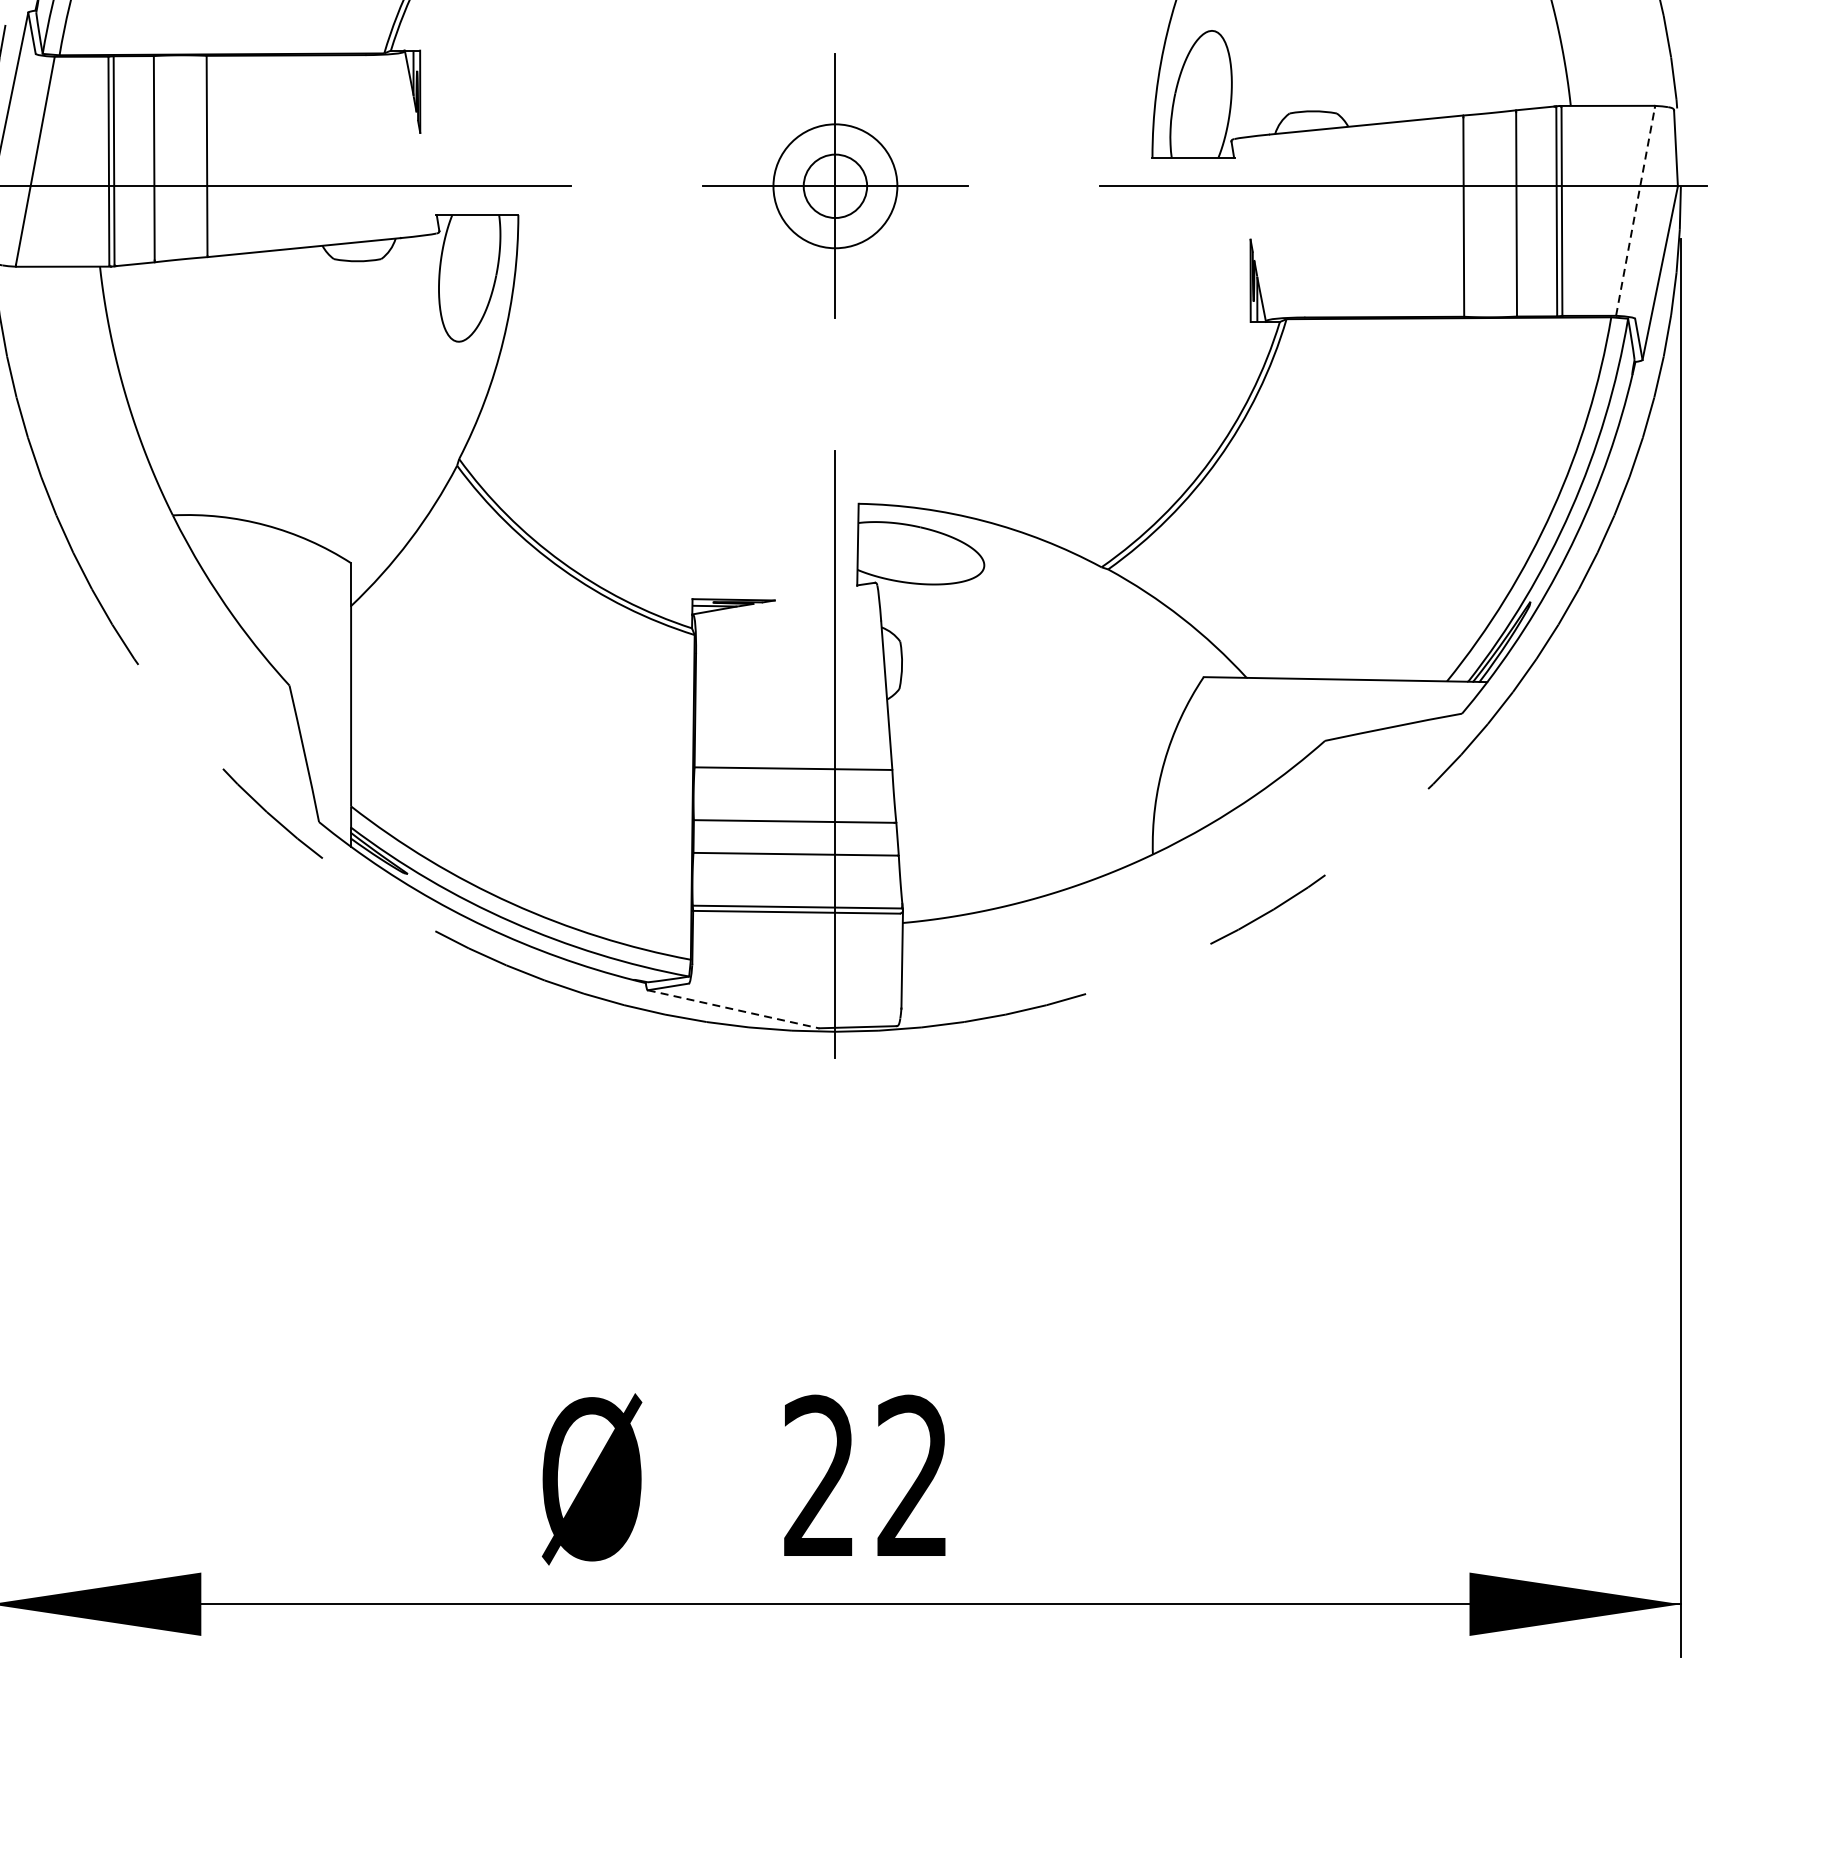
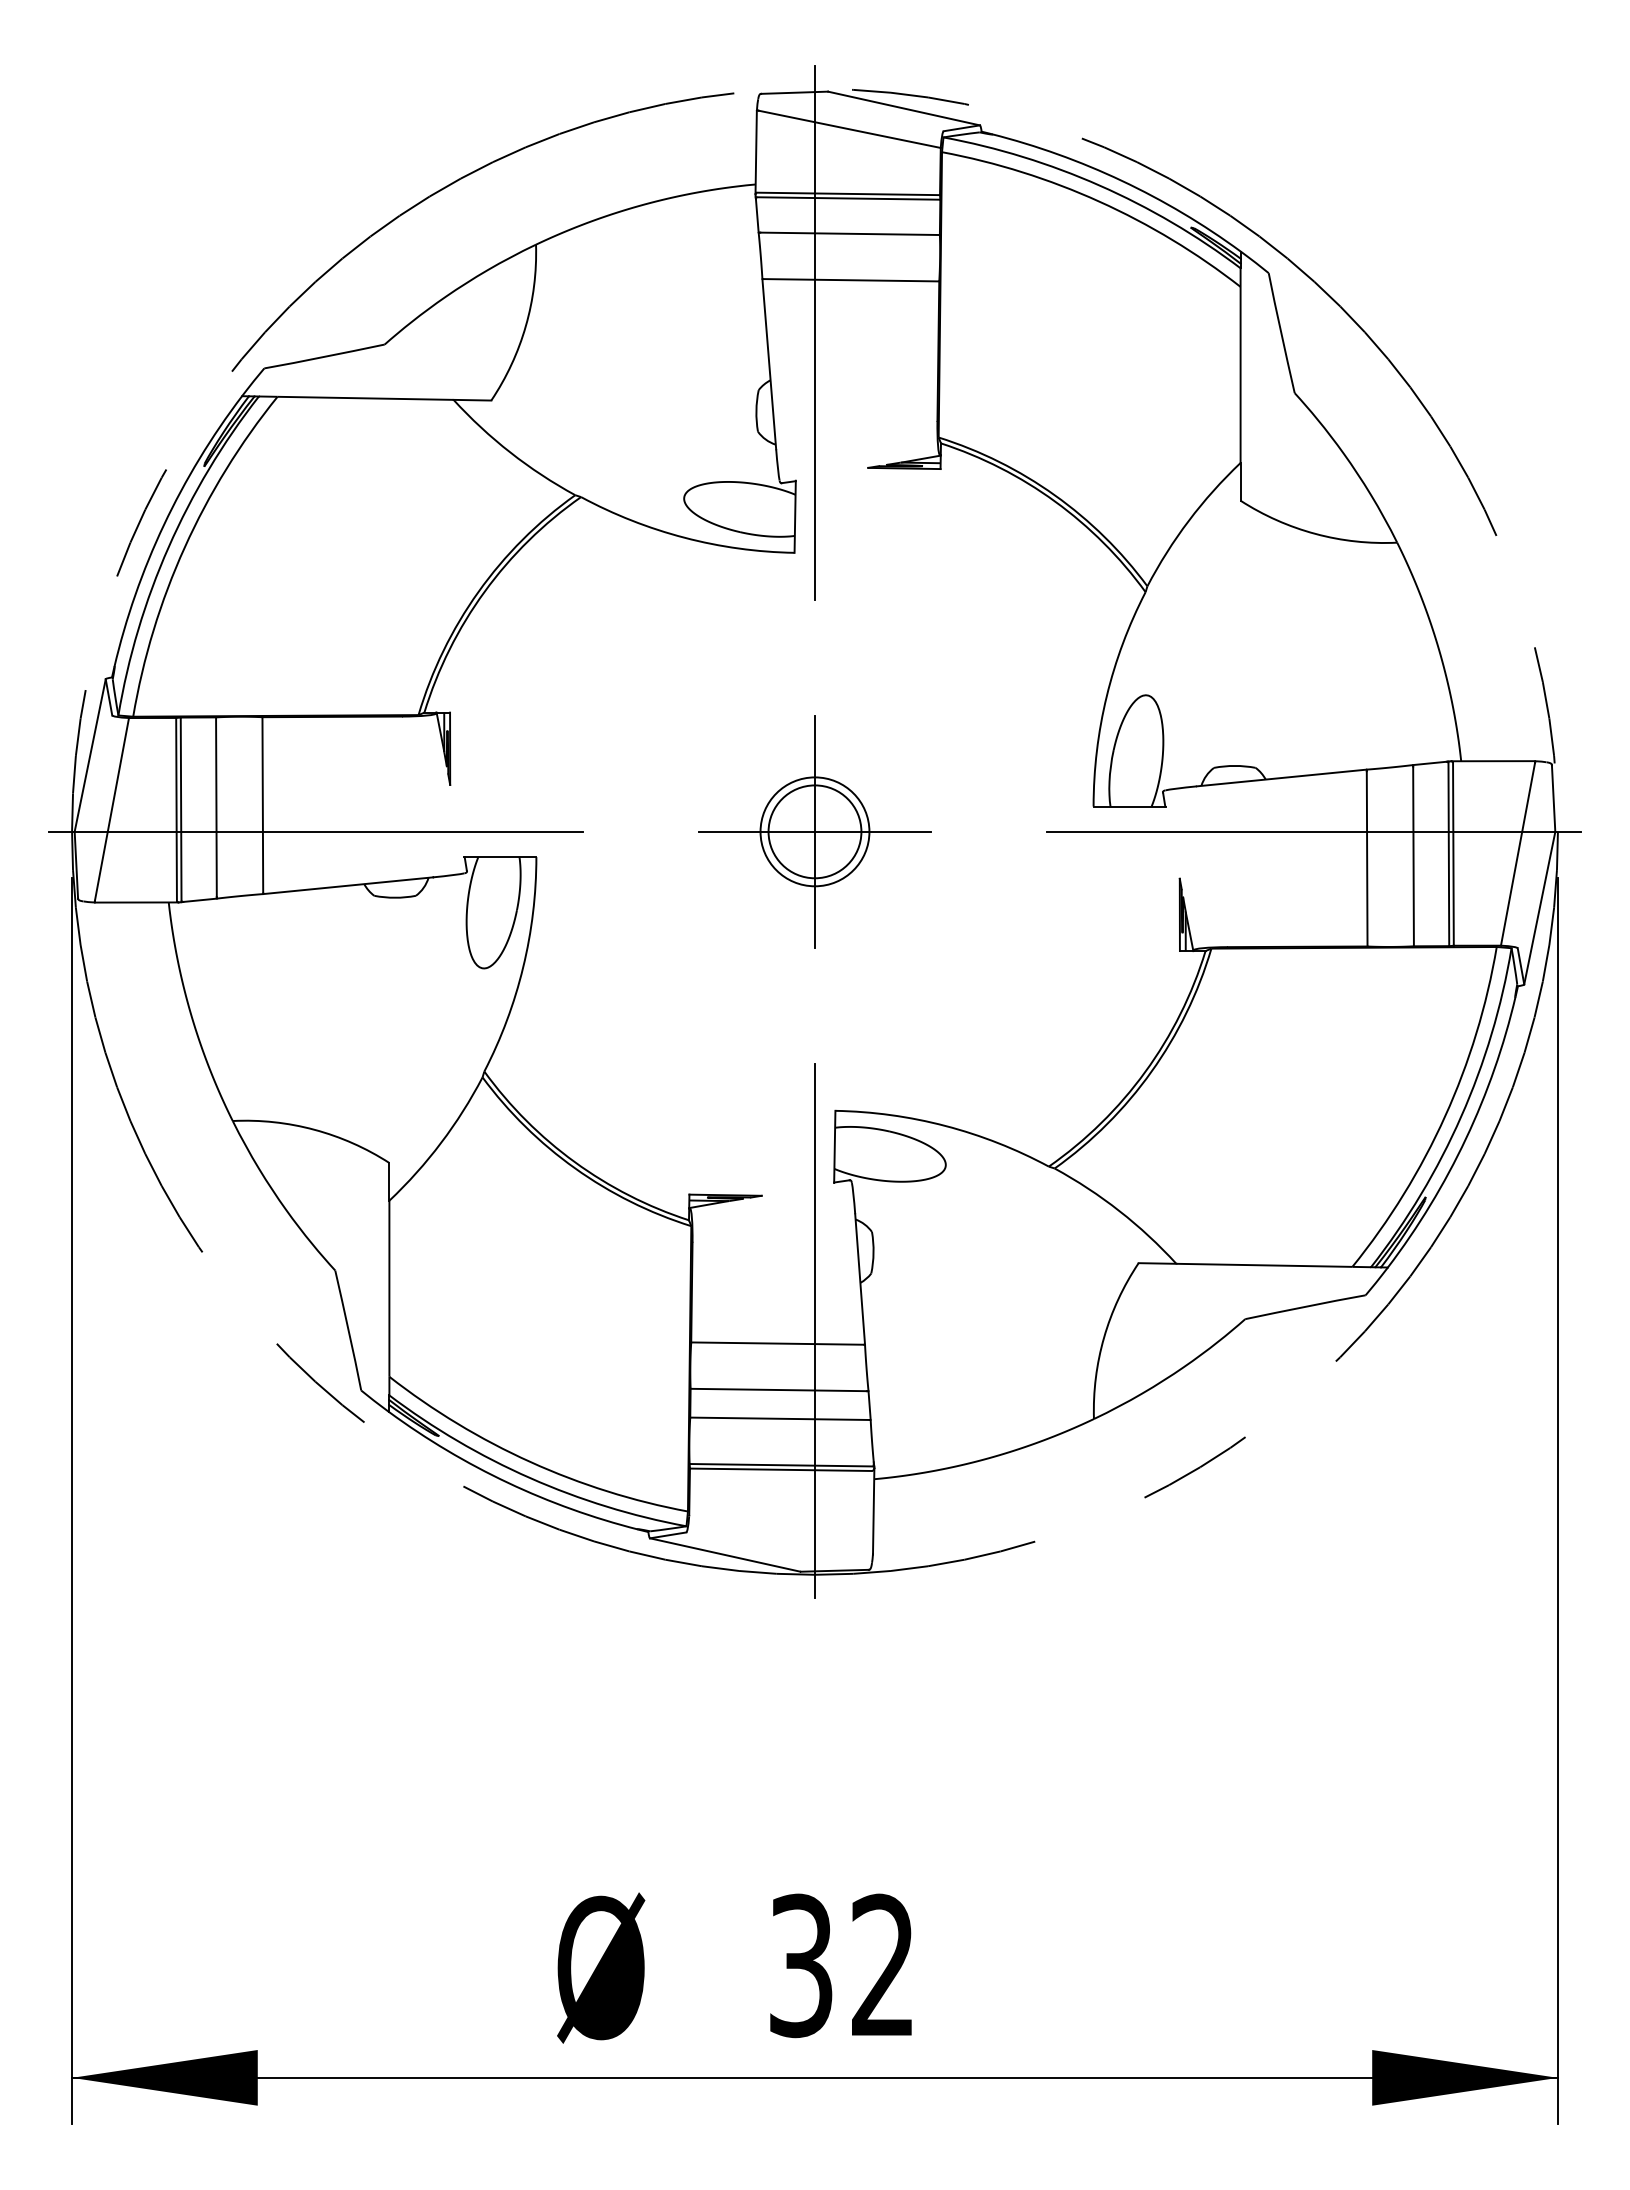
circle: (834, 185) -> (814, 831), size x1.67
line: (1636, 212) -> (1518, 854), dashed -> solid
line: (733, 1009) -> (725, 1555), dashed -> solid
text: (820, 1476) -> (801, 1965), 22 -> 32

